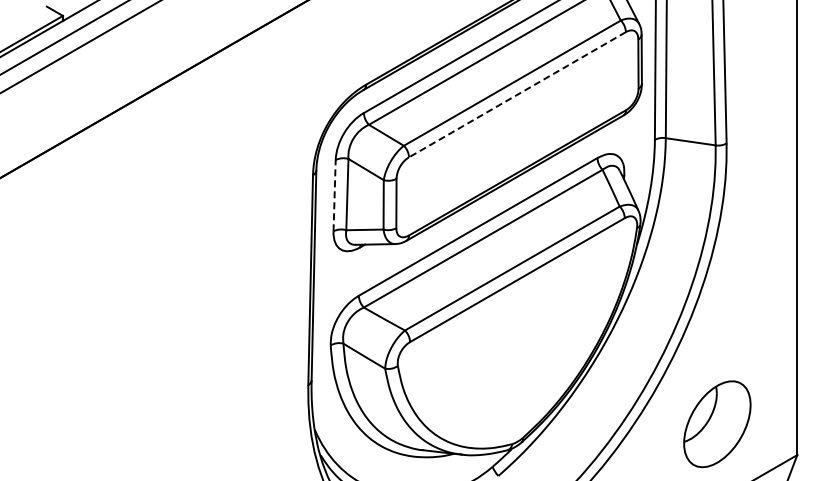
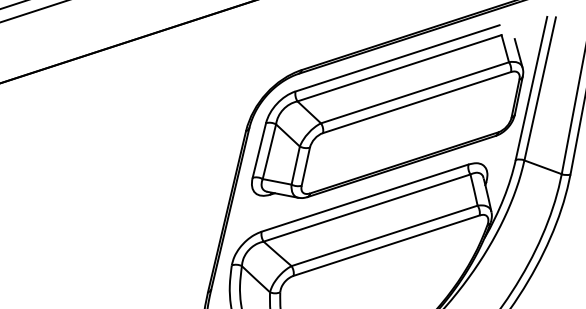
line: (517, 95) -> (416, 103), dashed -> solid
line: (334, 195) -> (259, 150), dashed -> solid

